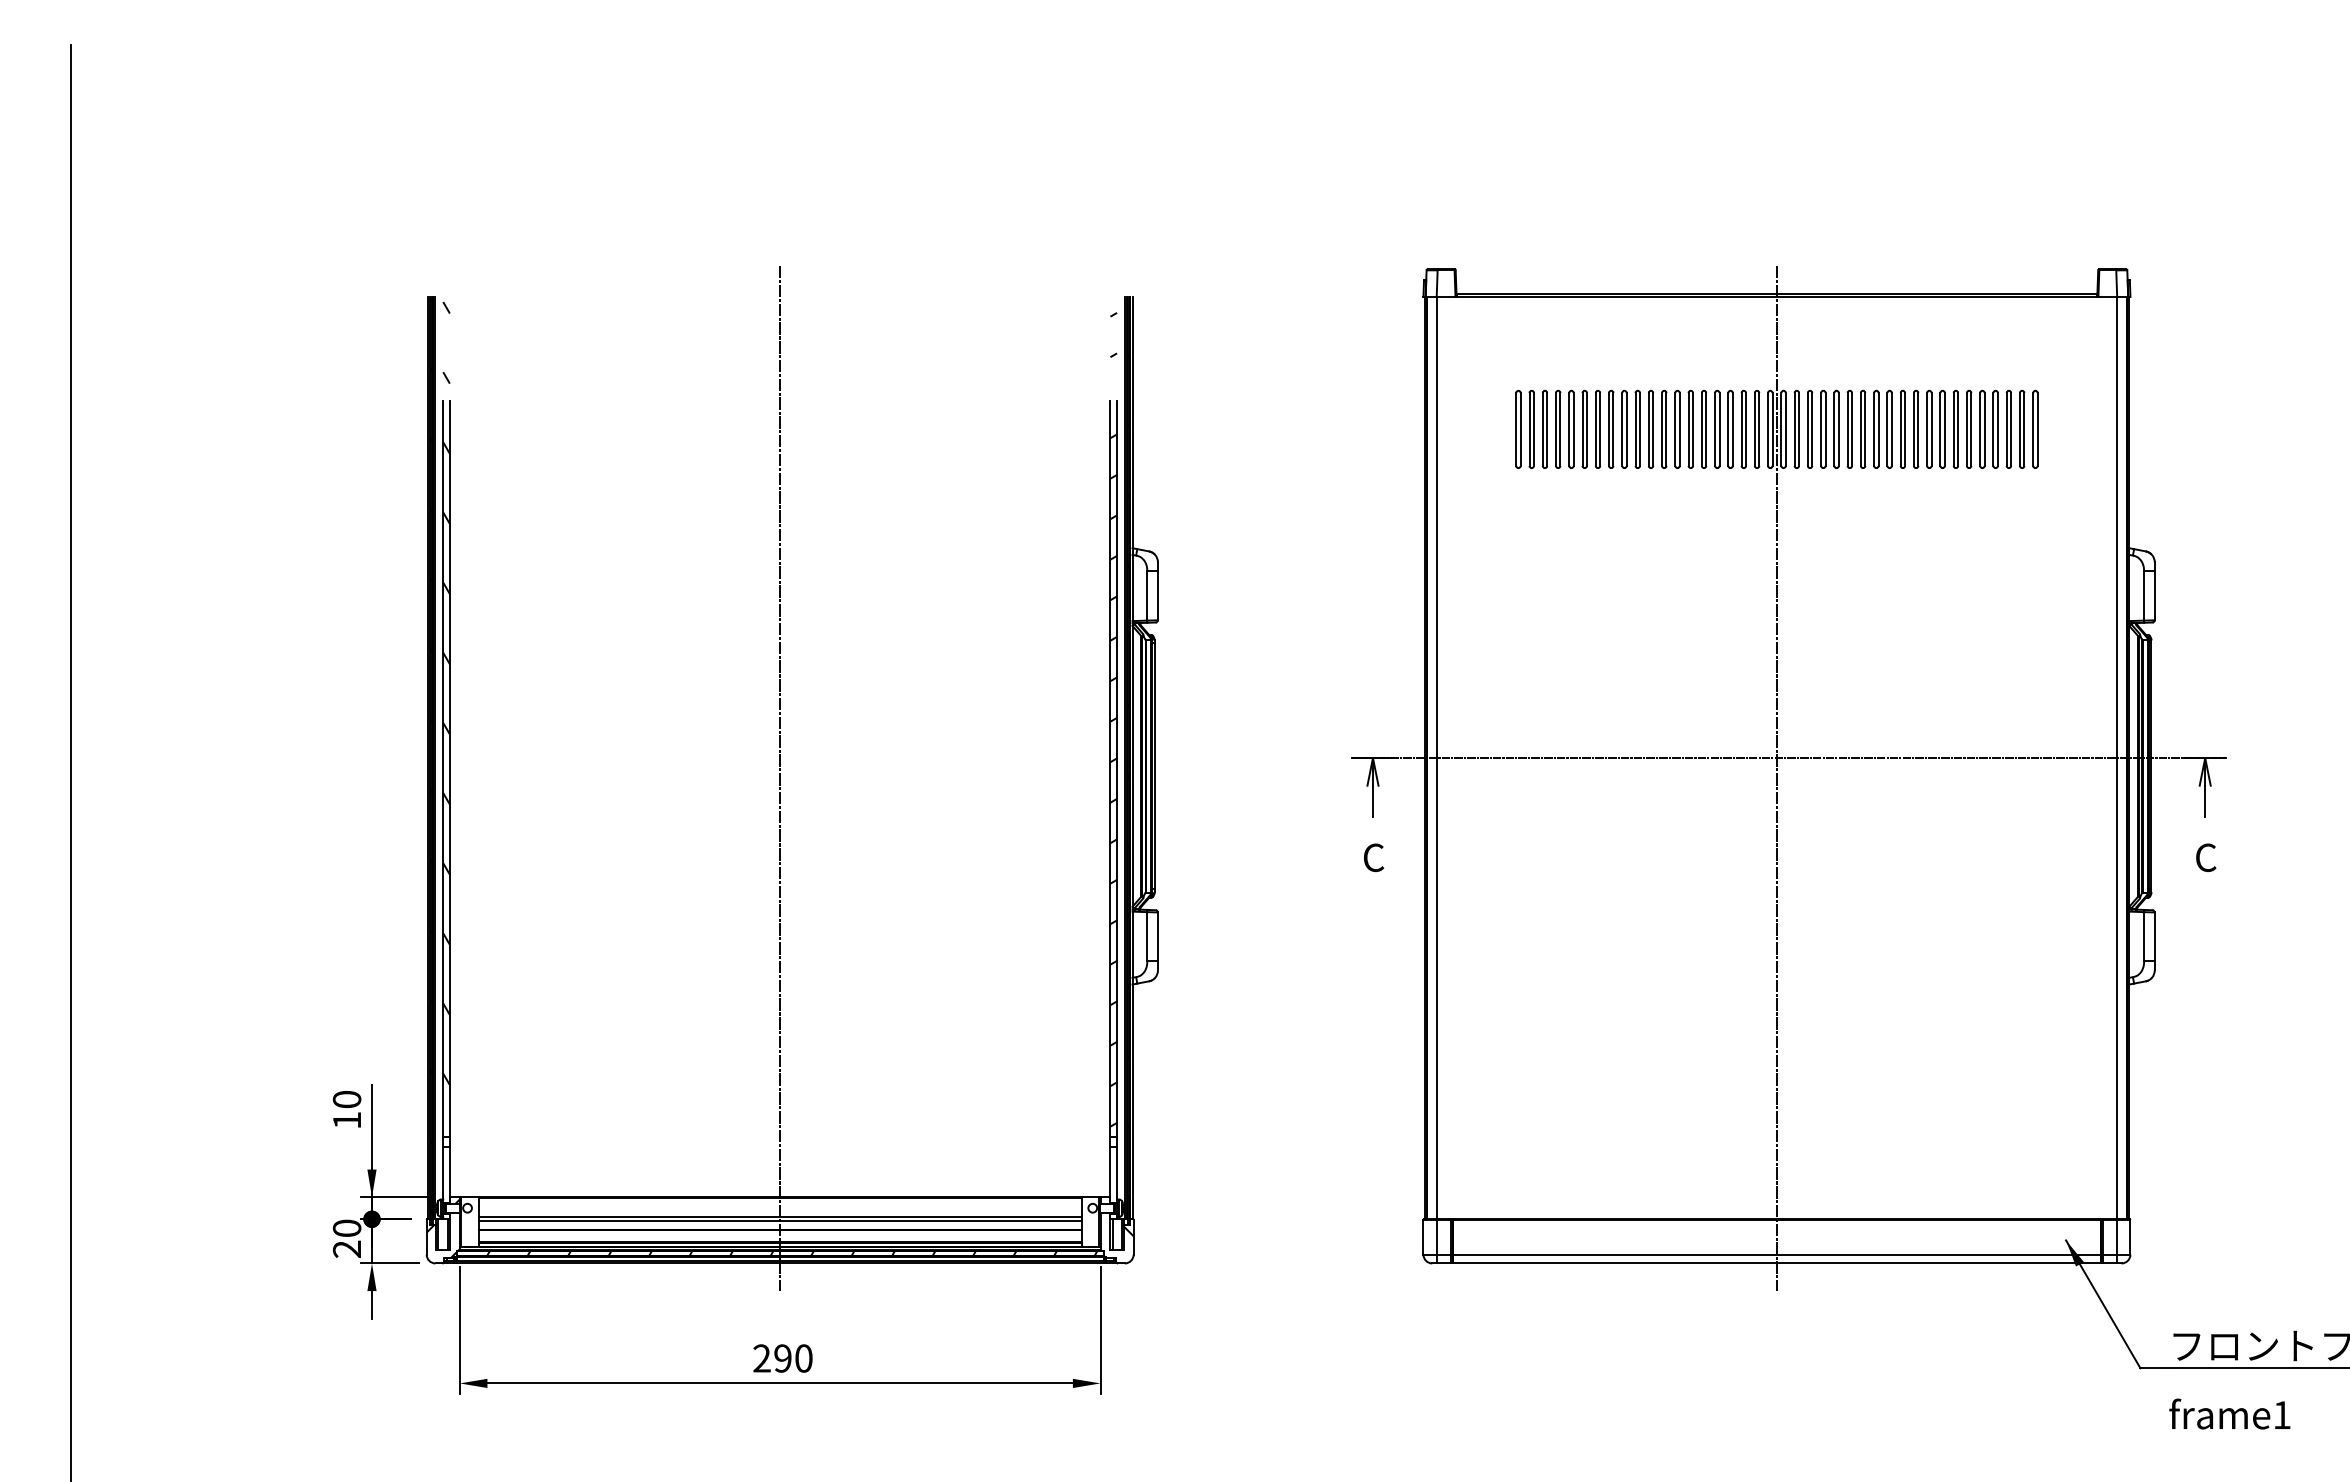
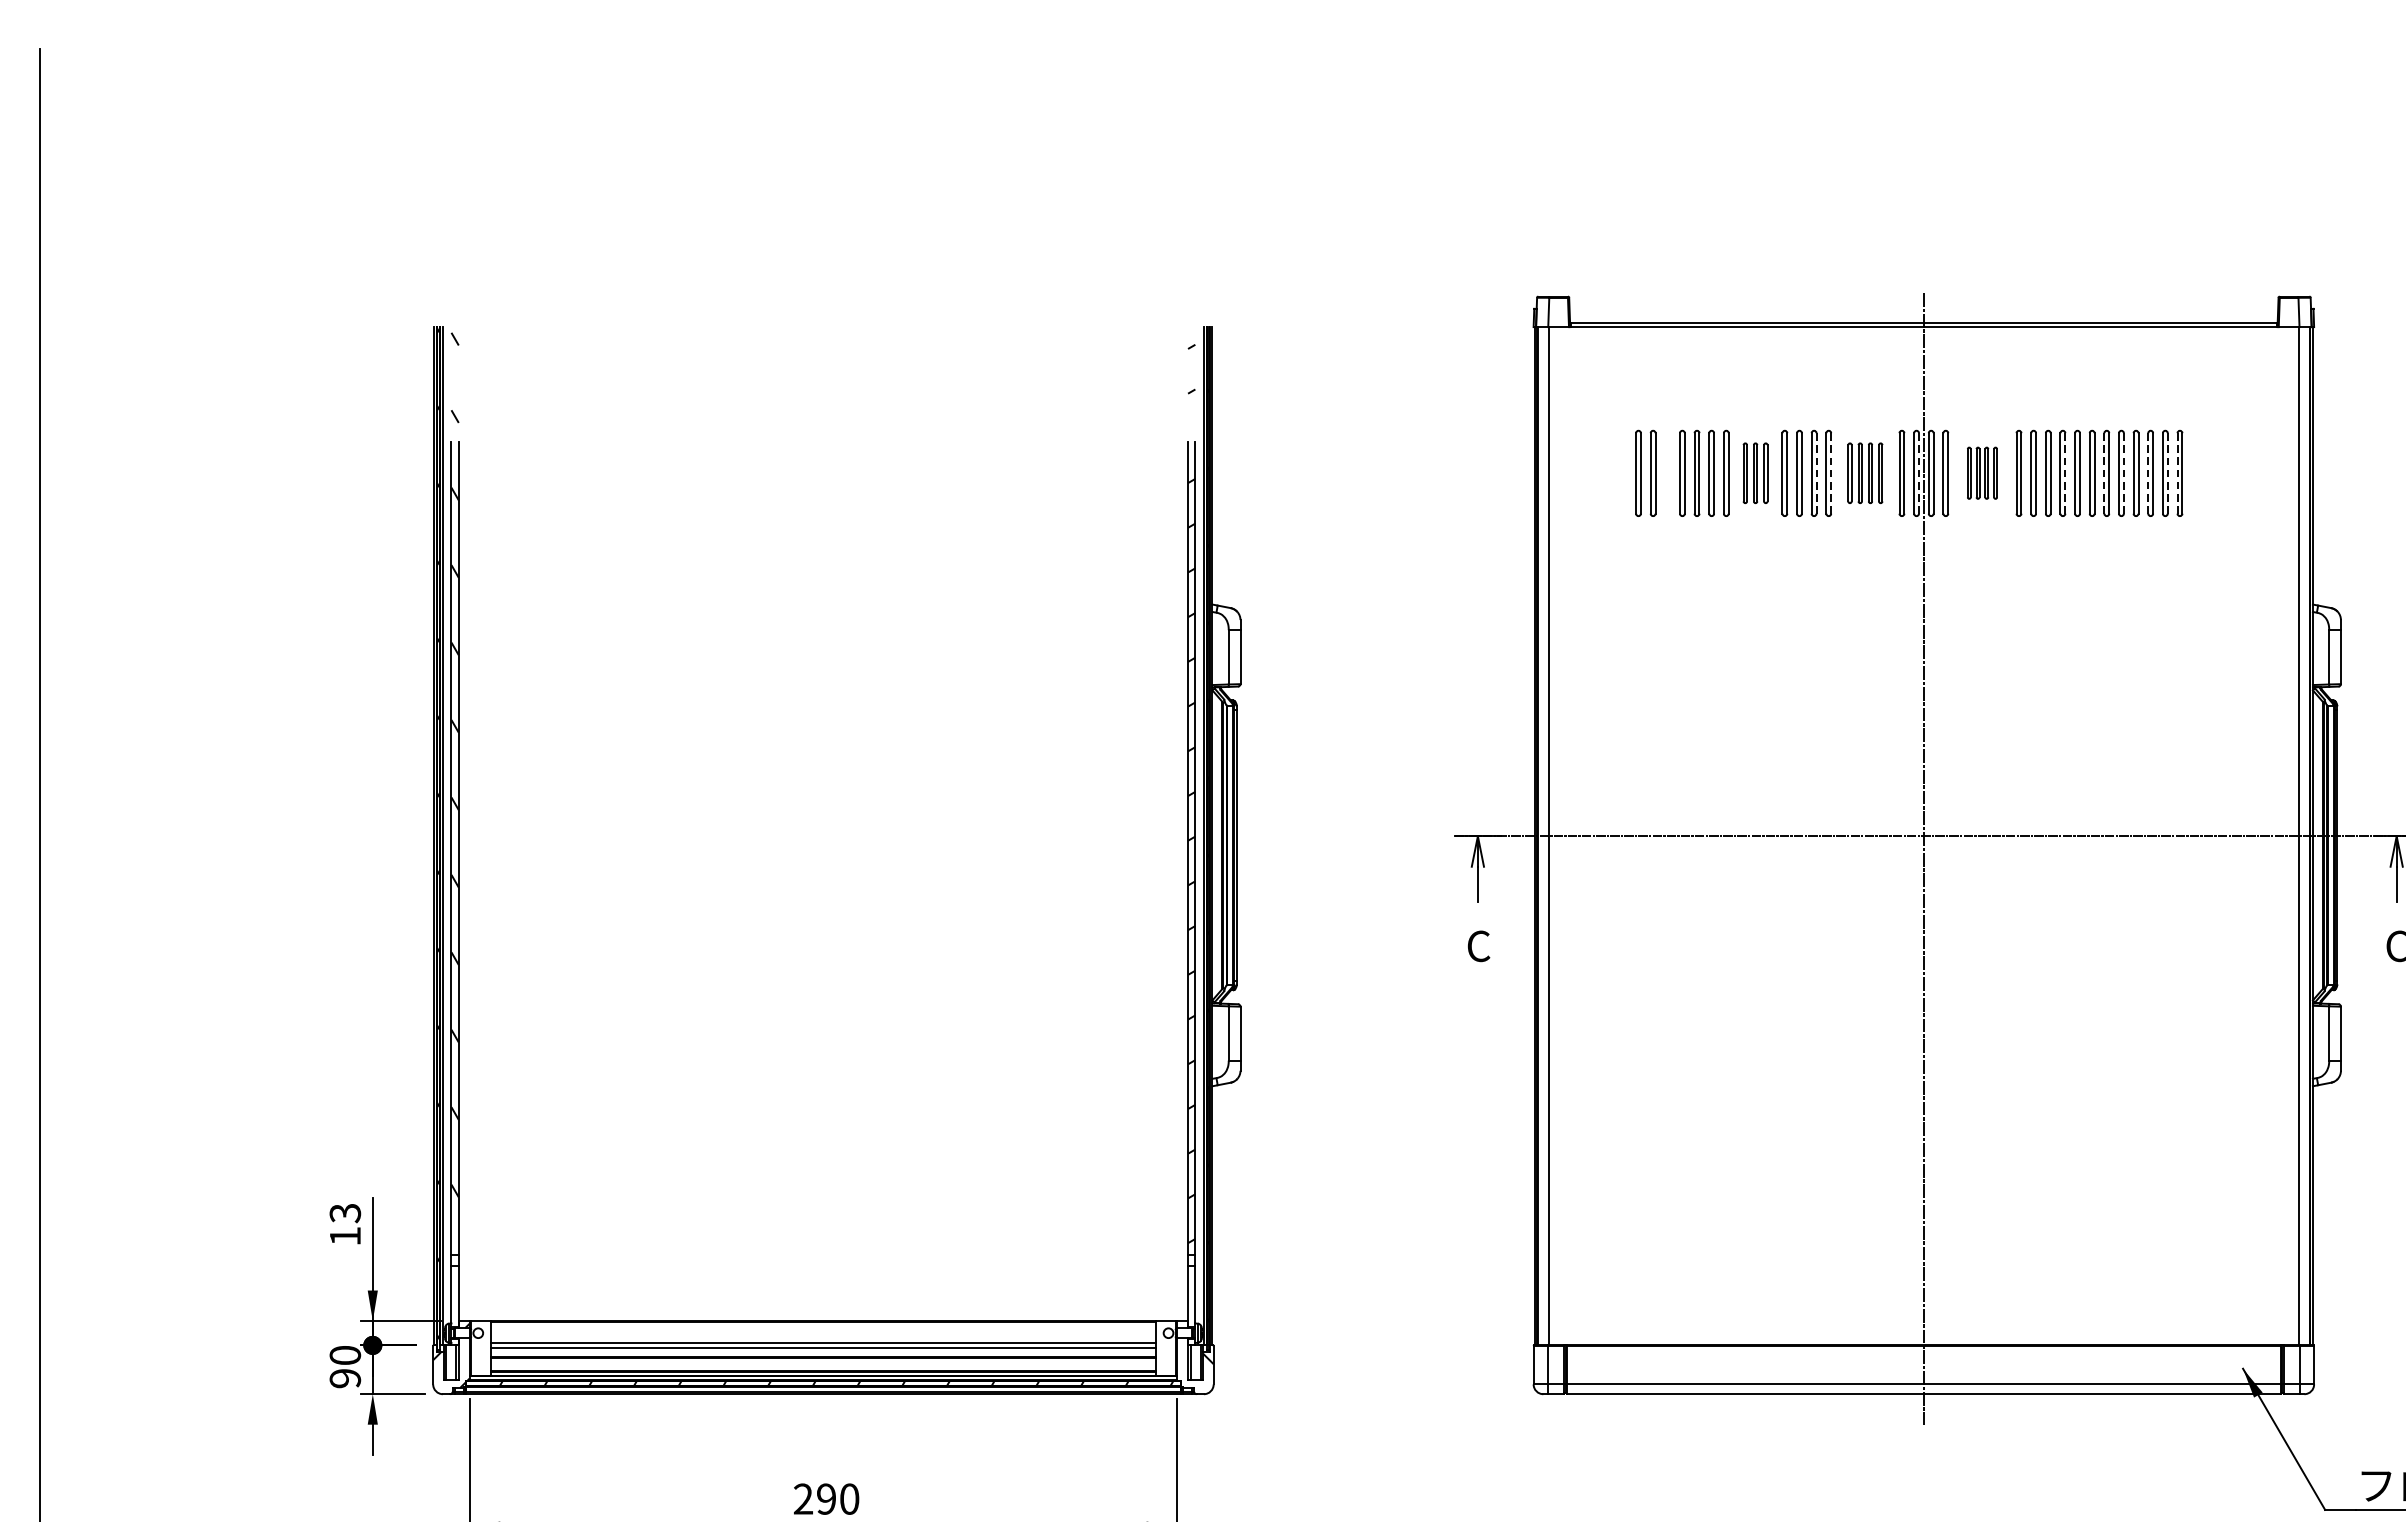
part: (1624, 428) -> (1755, 472), size x0.7
part: (1723, 428) -> (1864, 472), size x0.7
part: (1829, 428) -> (1981, 472), size x0.6
line: (1940, 428) -> (2104, 472), solid -> dashed
line: (1980, 428) -> (2148, 472), solid -> dashed
line: (2006, 428) -> (2177, 472), solid -> dashed
part: (2028, 428) -> (2201, 472), removed
part: (1544, 429) -> (1667, 473), removed
line: (1679, 429) -> (1816, 473), solid -> dashed
line: (1693, 429) -> (1831, 473), solid -> dashed
line: (1772, 429) -> (1918, 473), solid -> dashed
line: (1905, 429) -> (2065, 473), solid -> dashed
line: (1958, 429) -> (2124, 473), solid -> dashed
line: (1997, 429) -> (2167, 473), solid -> dashed
line: (780, 778) -> (823, 858), removed
text: (347, 1099) -> (345, 1213), 10 -> 13
text: (347, 1248) -> (345, 1377), 20 -> 90

